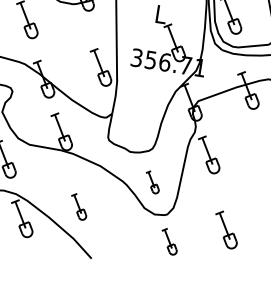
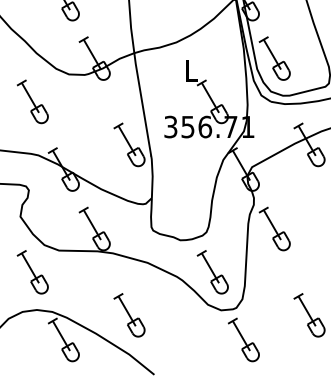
part: (152, 182) -> (212, 272), size x1.67
part: (78, 206) -> (129, 315), size x1.43
part: (169, 241) -> (243, 339), size x1.43

